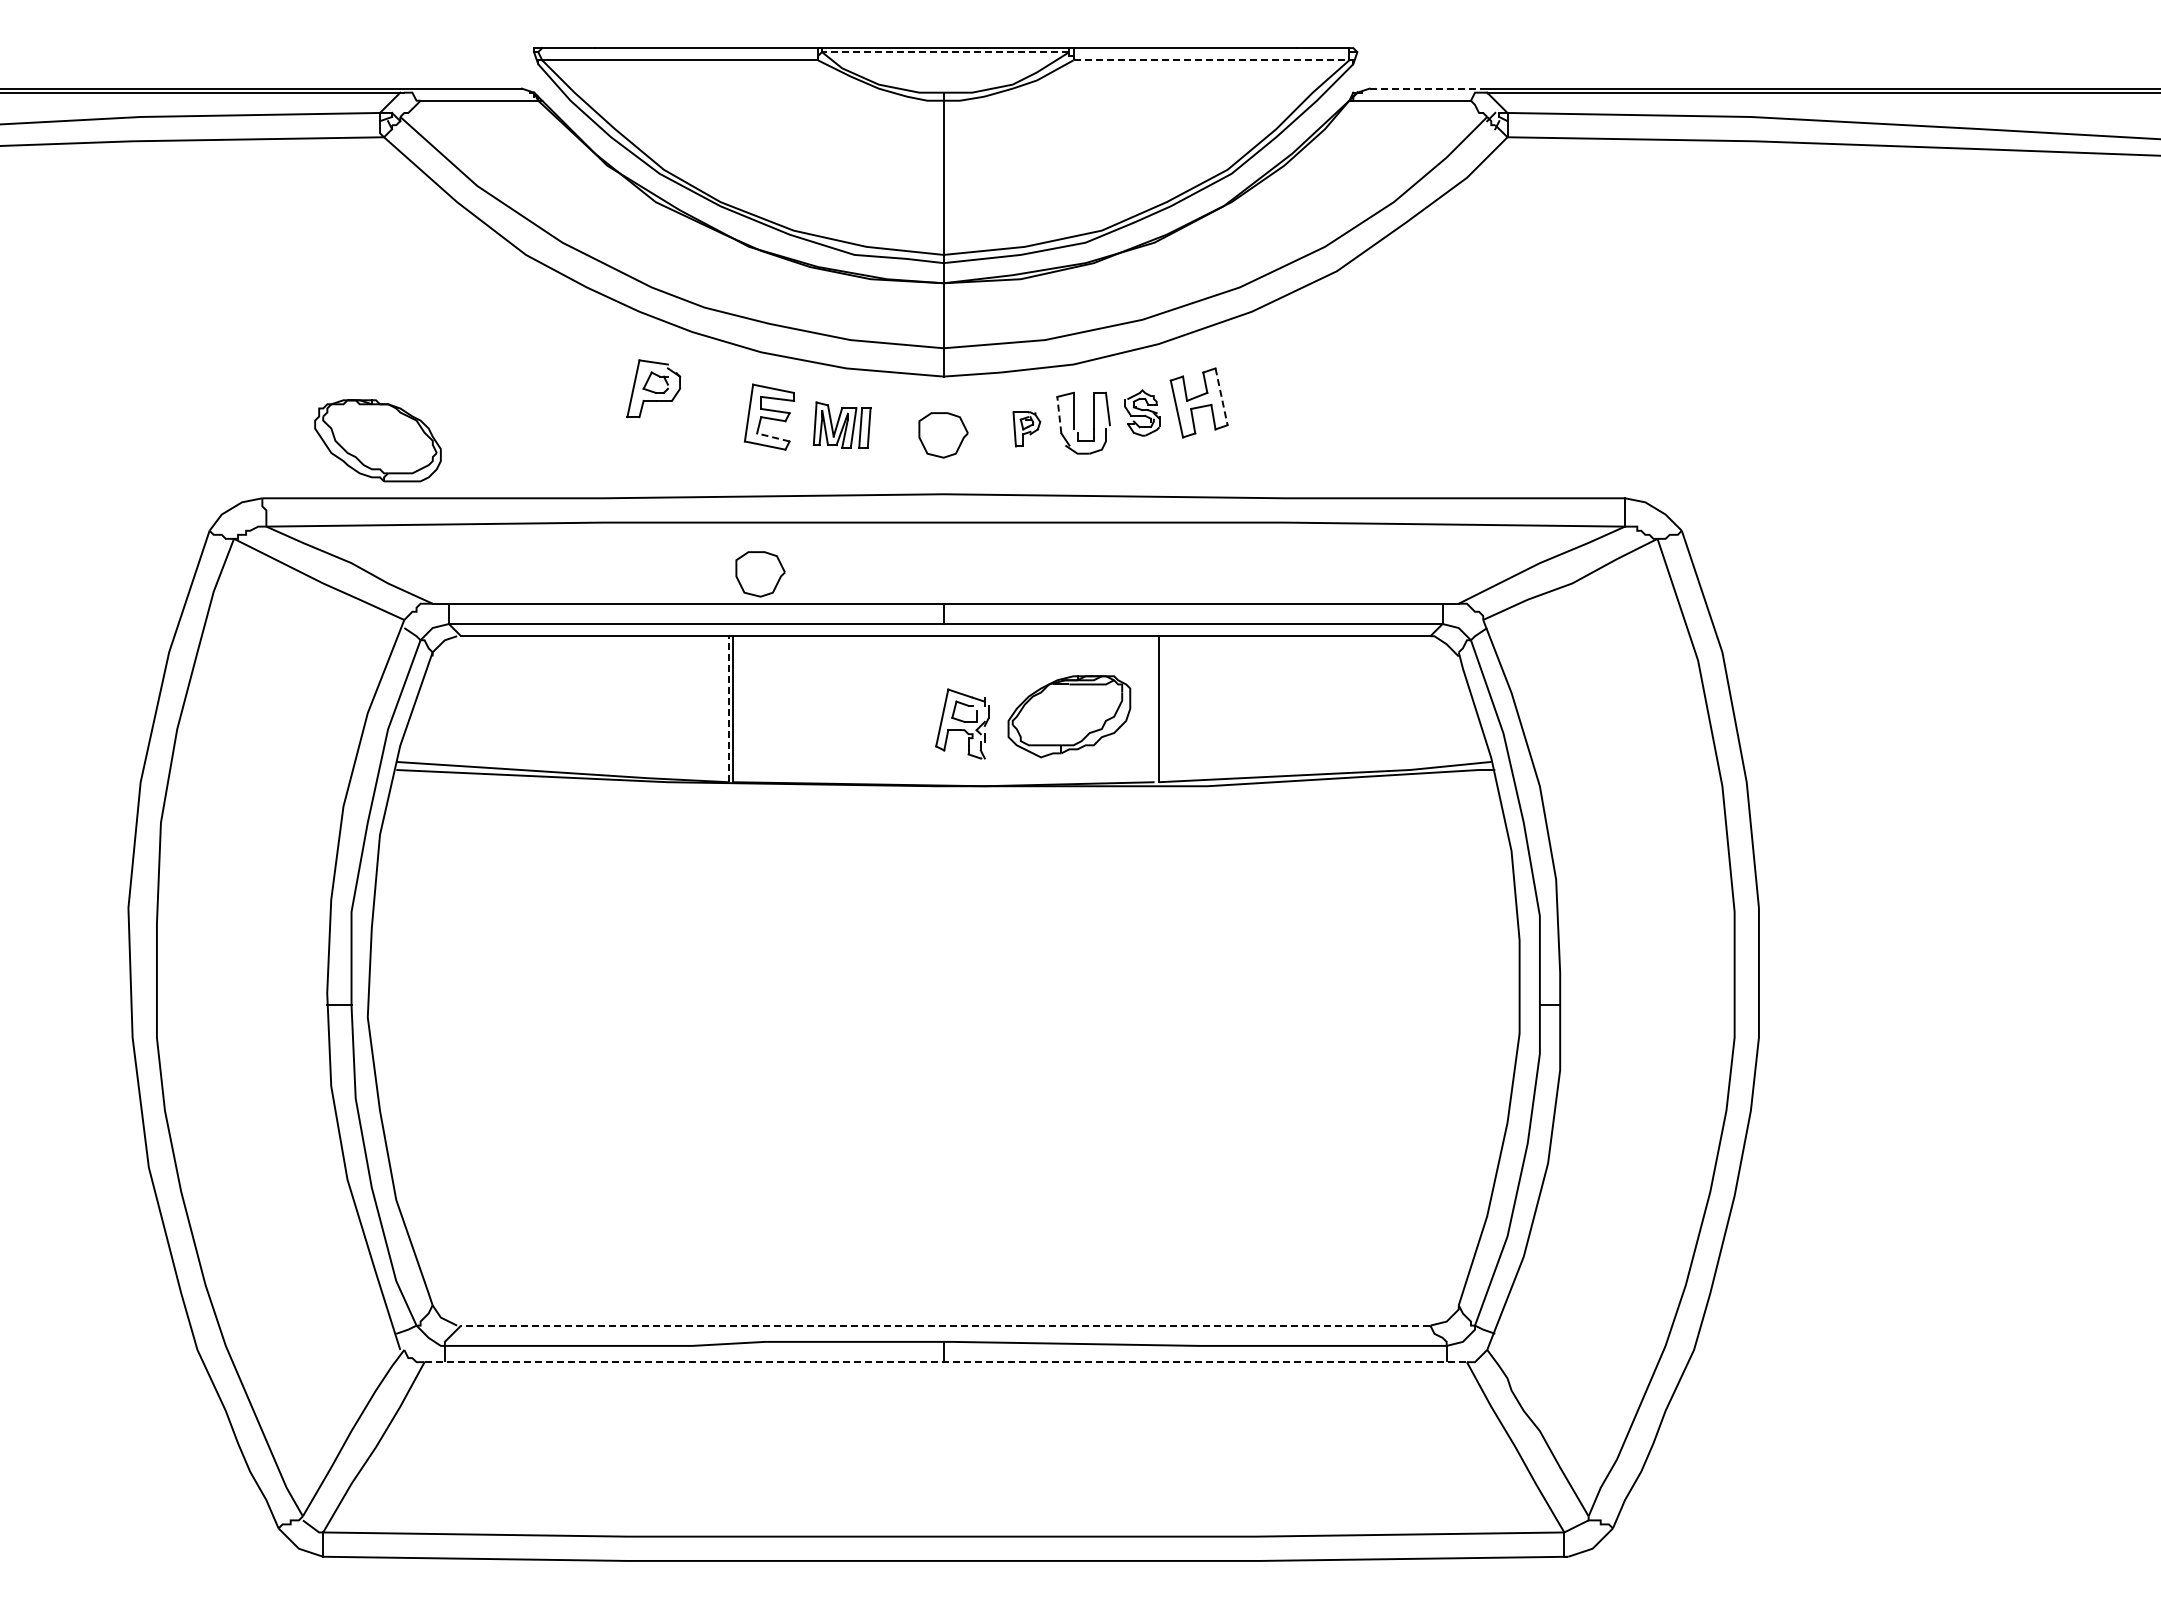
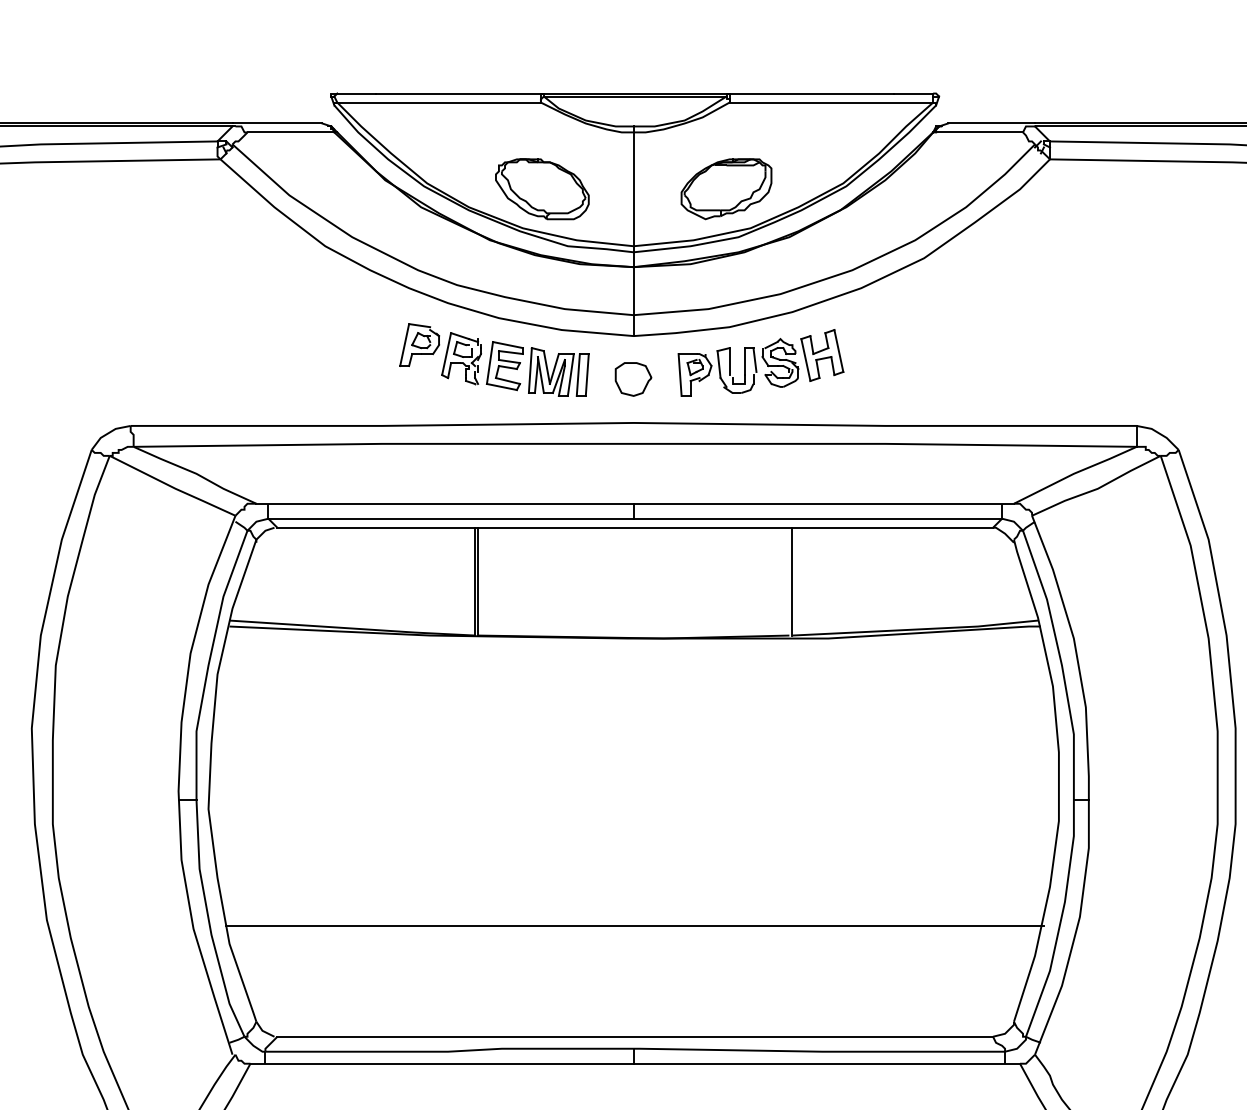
line: (945, 52) -> (635, 96), dashed -> solid
line: (1211, 60) -> (831, 102), dashed -> solid
line: (1428, 88) -> (991, 123), dashed -> solid
line: (1221, 397) -> (838, 351), dashed -> solid
part: (1142, 412) -> (780, 362), size x1.43
line: (1059, 414) -> (719, 364), dashed -> solid
part: (841, 424) -> (558, 371), size x1.43
part: (1026, 429) -> (694, 375), size x1.67
line: (773, 437) -> (508, 381), dashed -> solid
part: (377, 440) -> (542, 189), moved
part: (760, 574) -> (498, 482), removed
line: (728, 709) -> (474, 581), dashed -> solid
part: (1069, 716) -> (726, 189), moved
part: (962, 723) -> (461, 358), moved
line: (945, 1175) -> (635, 925), added
line: (945, 1325) -> (635, 1036), dashed -> solid
line: (946, 1362) -> (635, 1063), dashed -> solid

